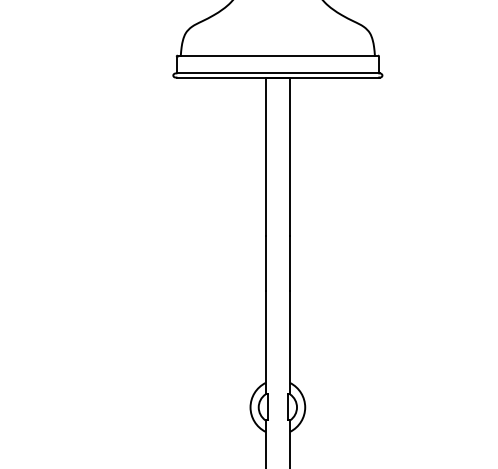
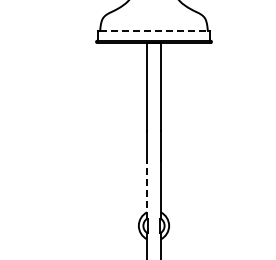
line: (278, 54) -> (154, 30), solid -> dashed
line: (266, 341) -> (147, 189), solid -> dashed

